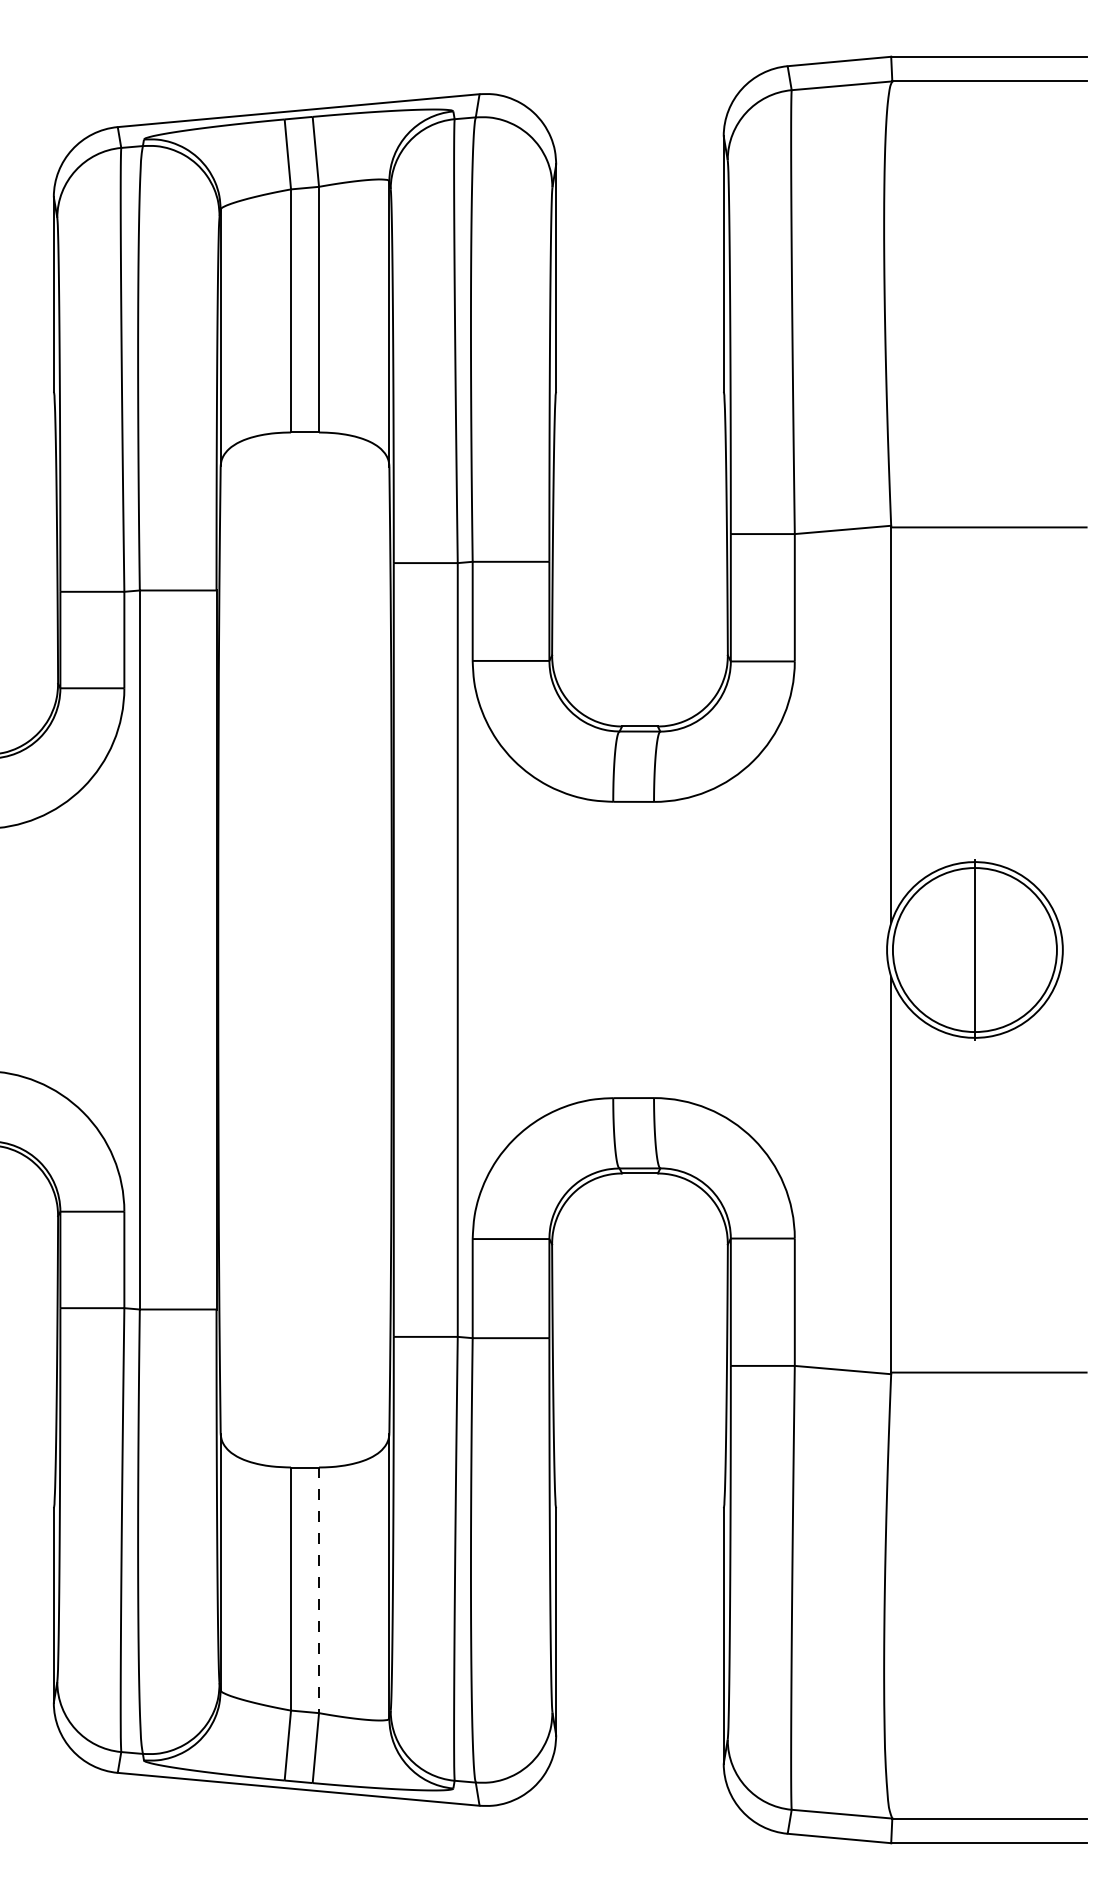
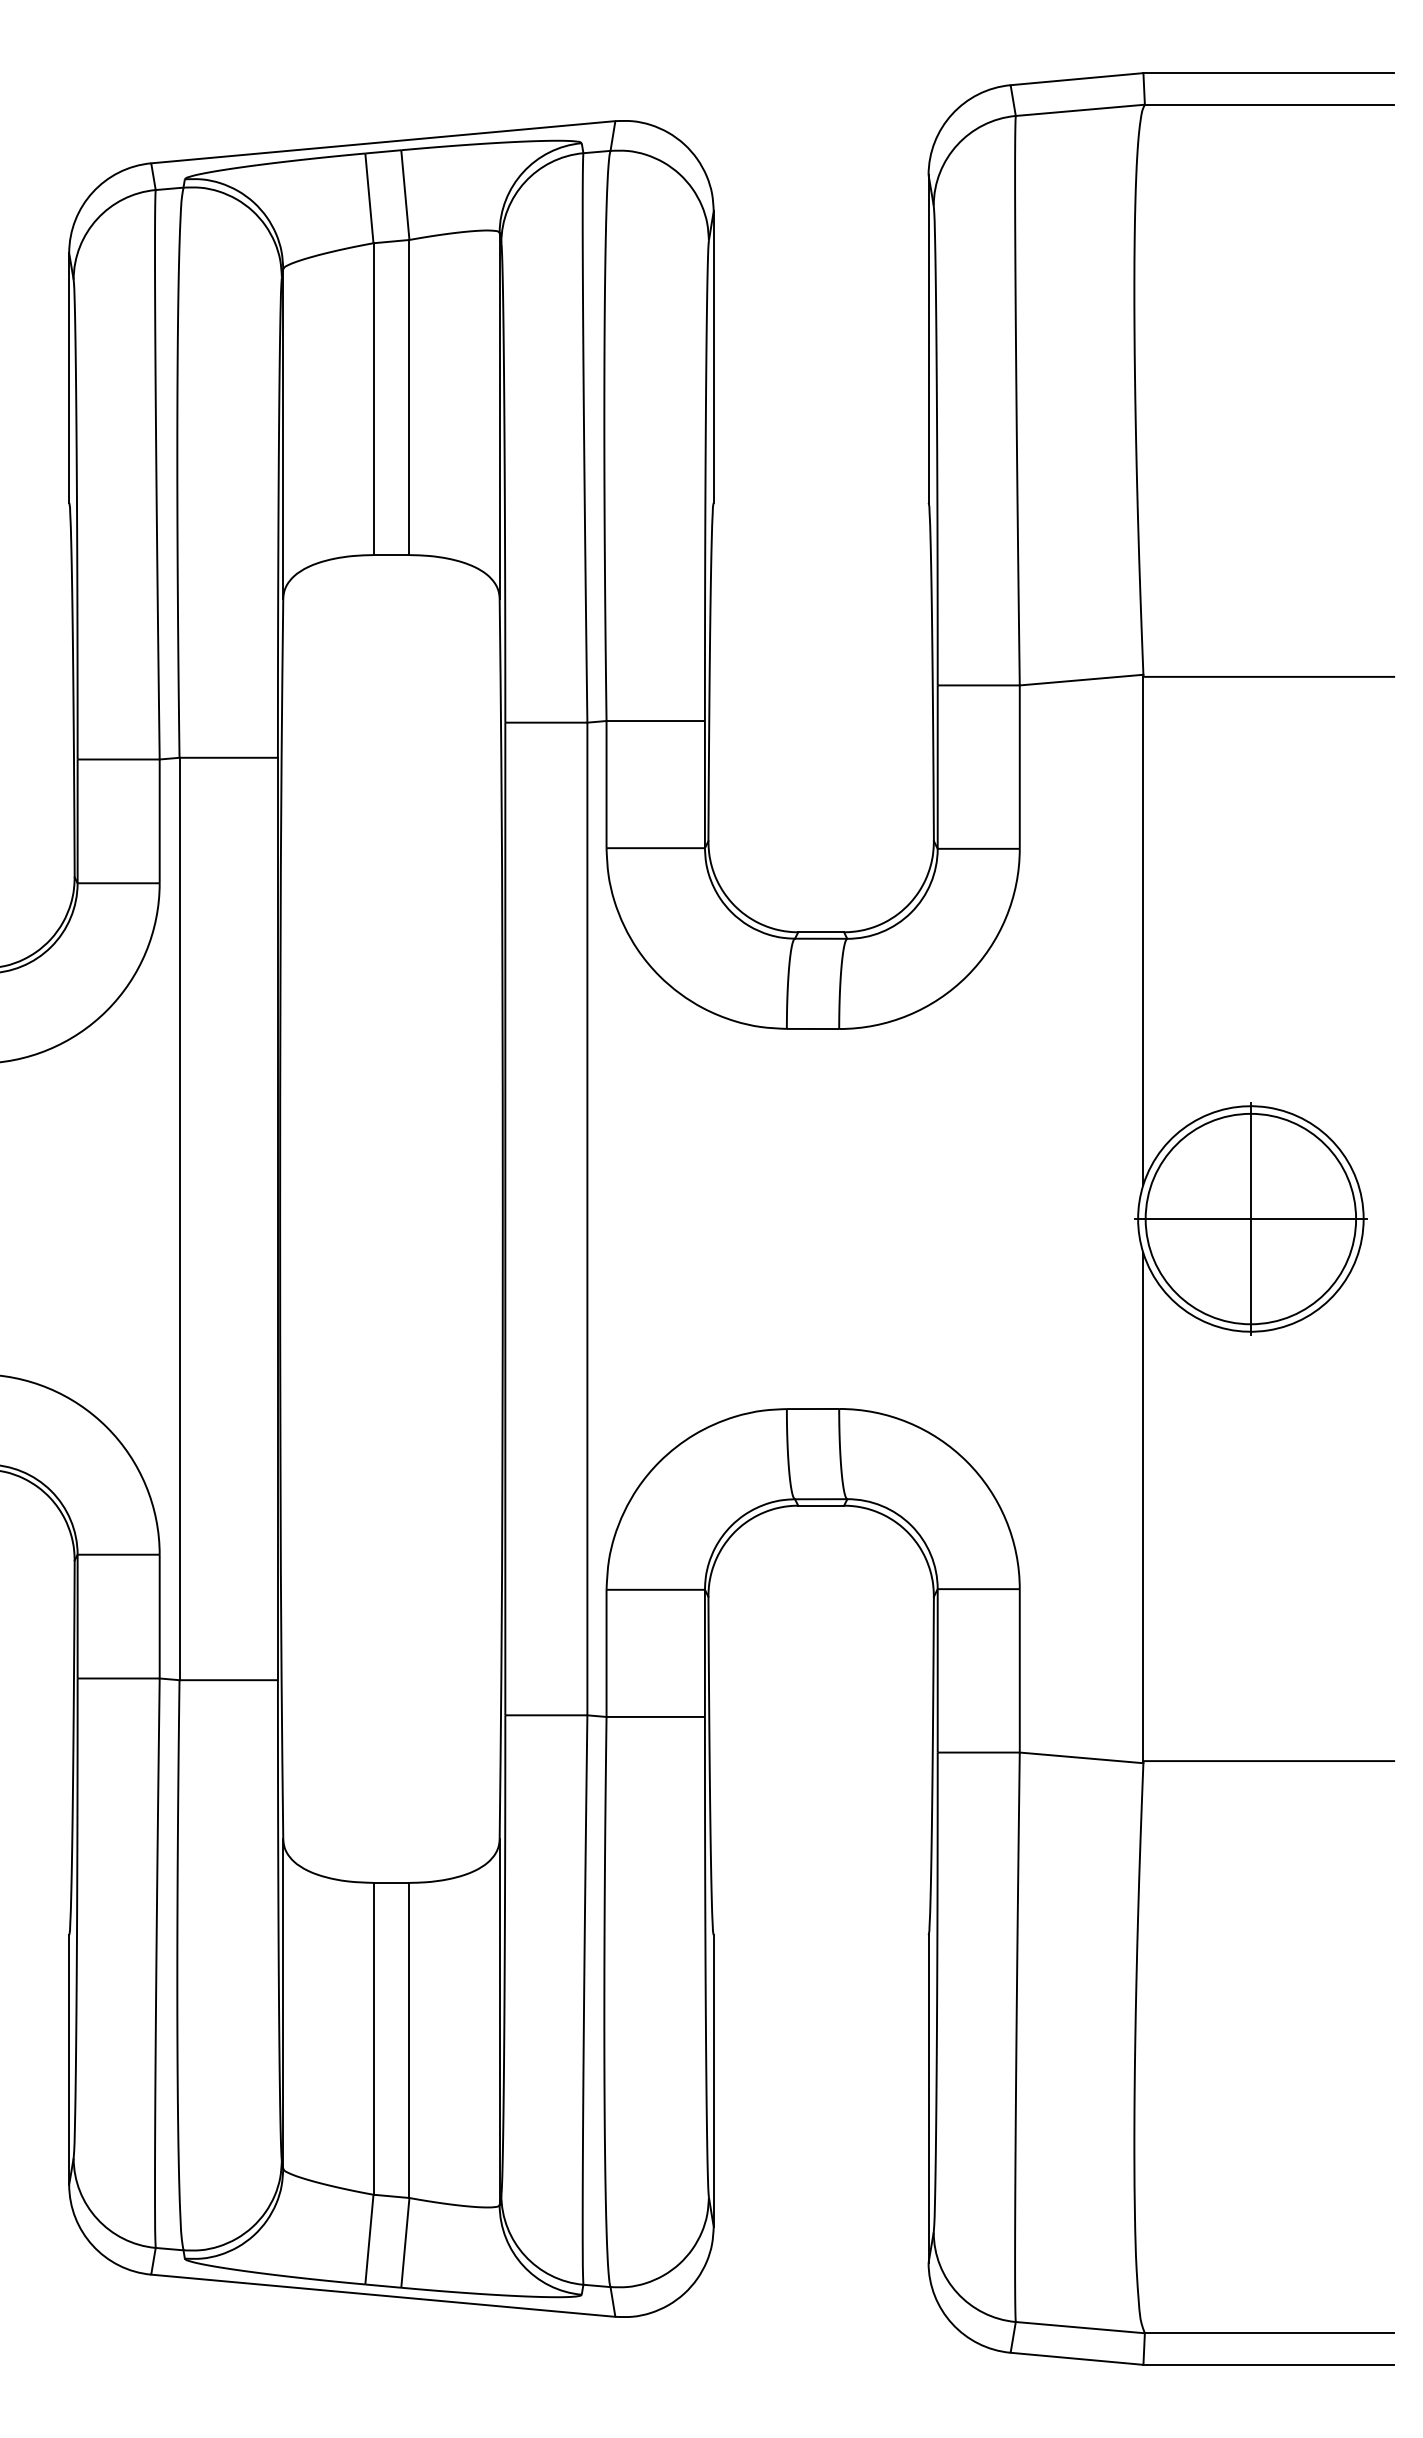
line: (974, 950) -> (1250, 1219), added
line: (319, 1590) -> (409, 2040), dashed -> solid

